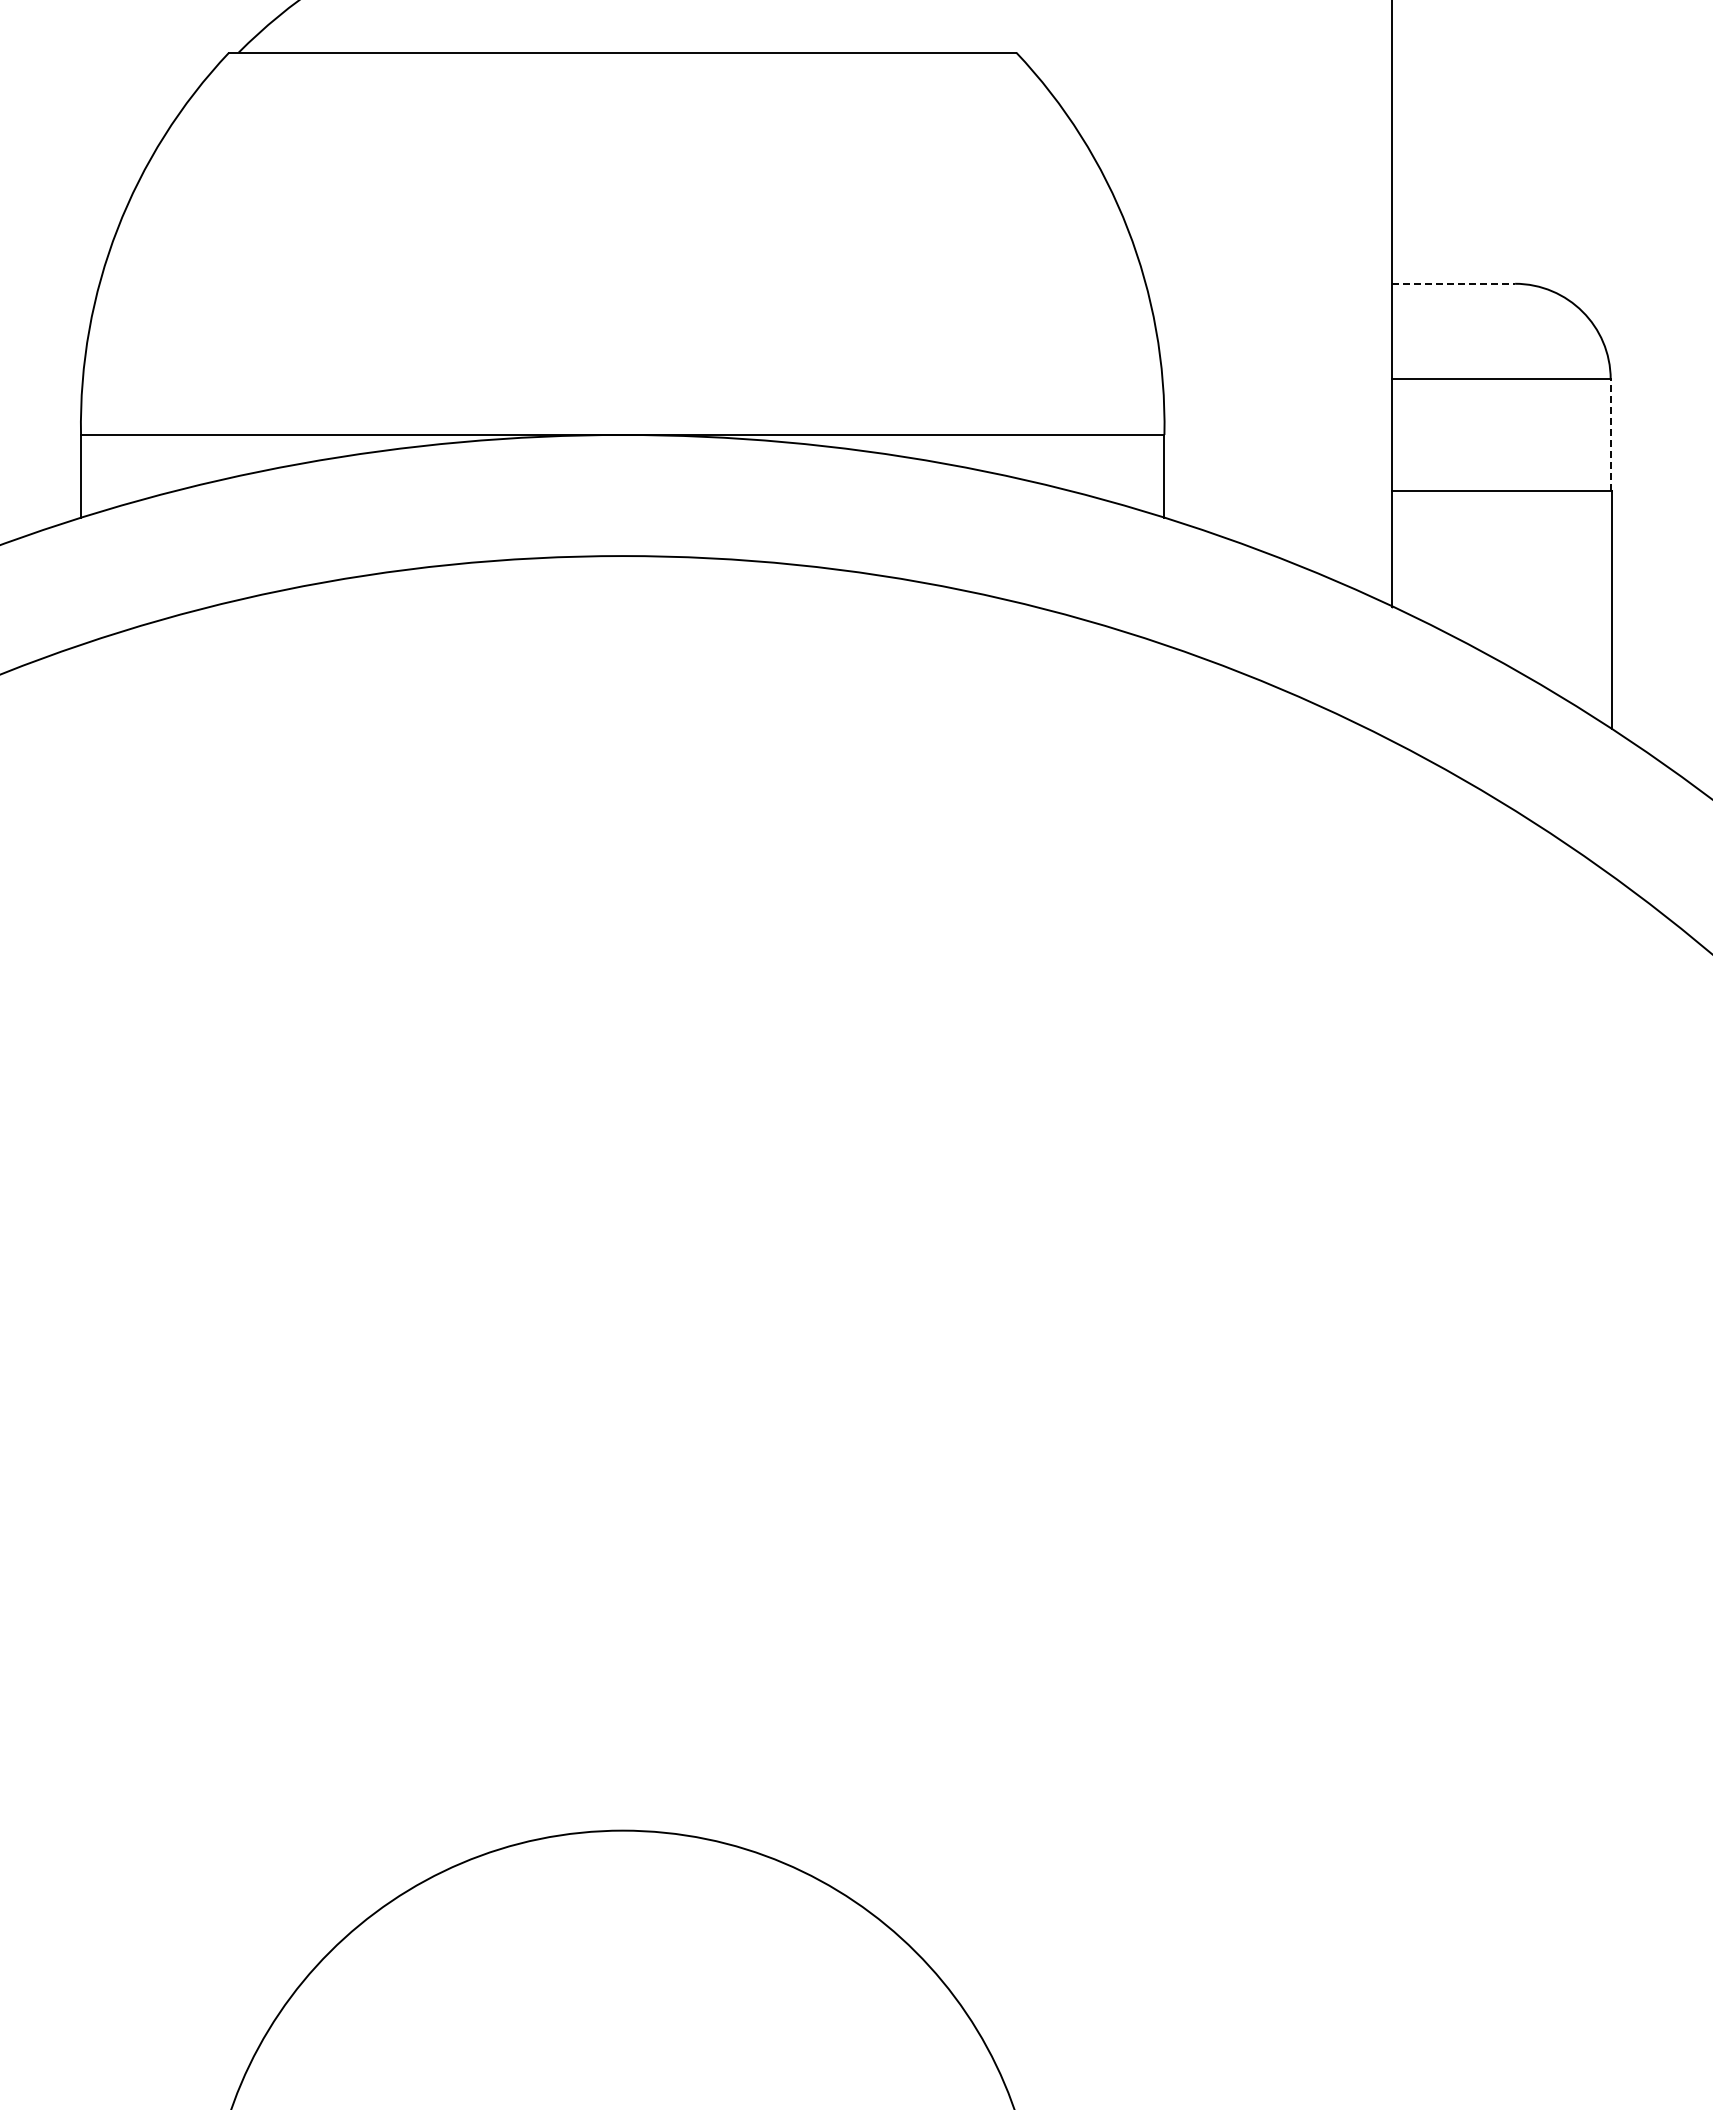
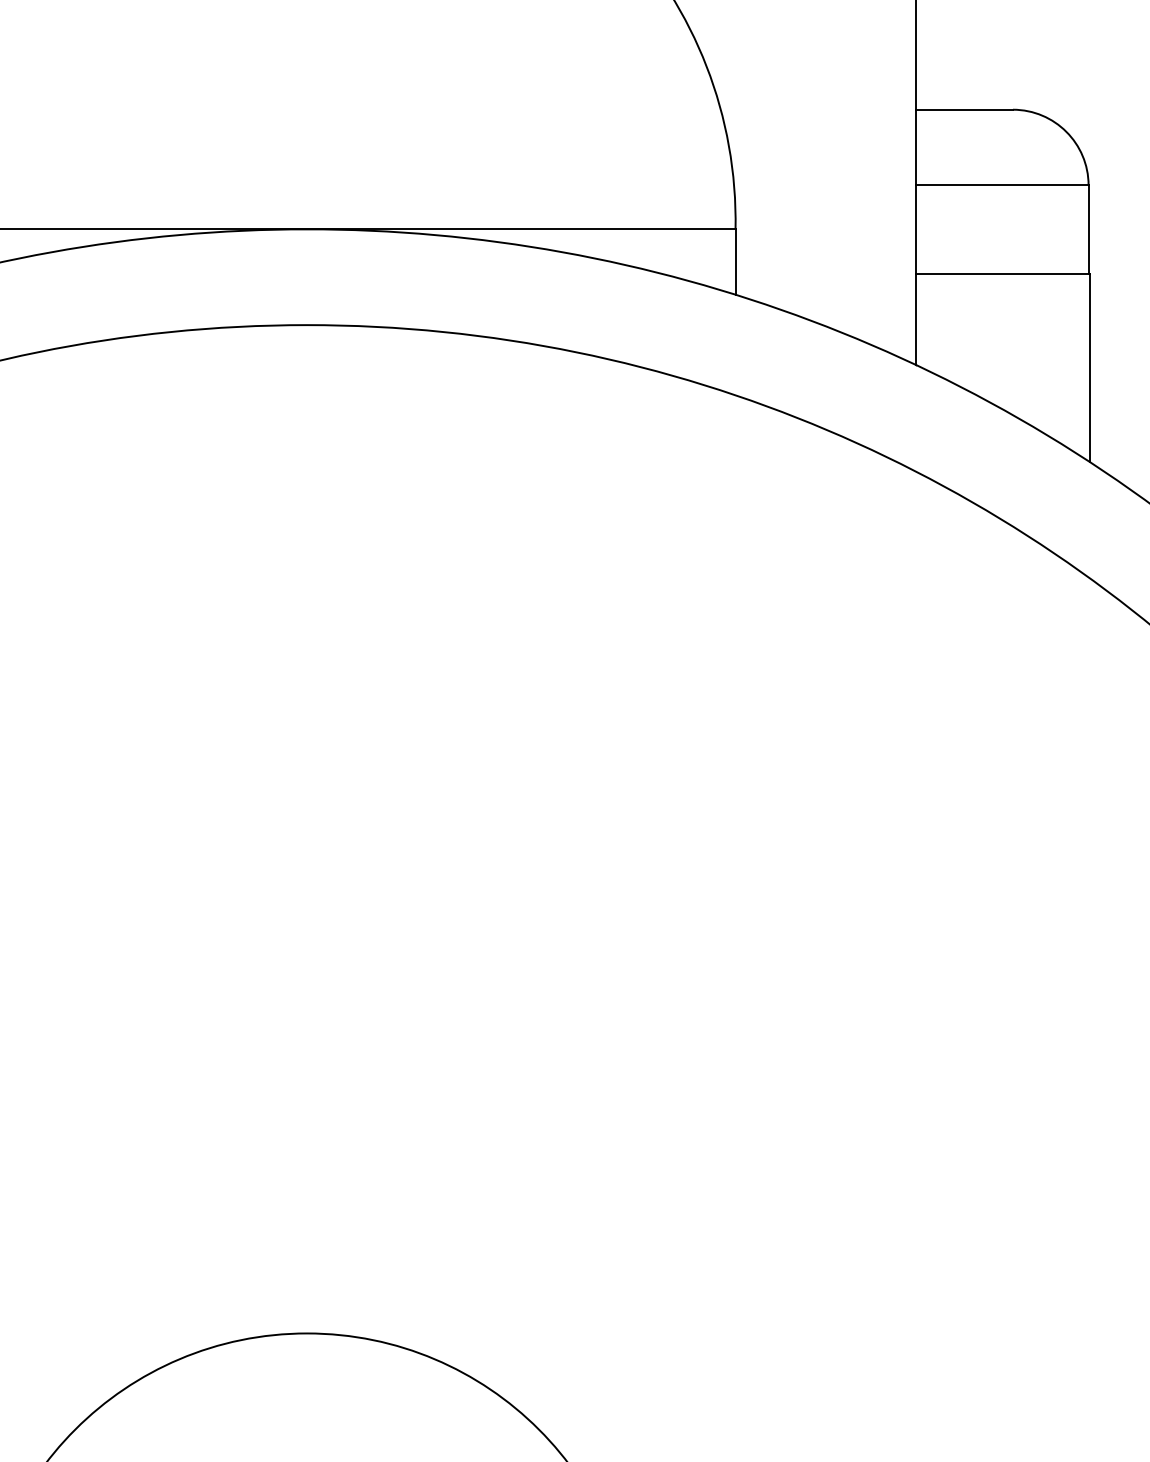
line: (1454, 283) -> (965, 109), dashed -> solid
line: (1610, 435) -> (1088, 229), dashed -> solid

